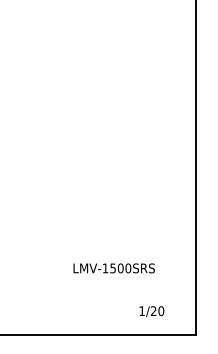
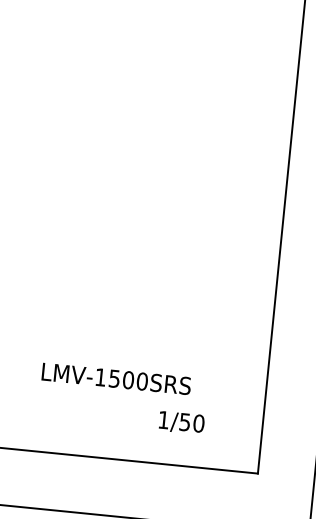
text: (113, 268) -> (115, 379), moved
text: (153, 311) -> (184, 422), 1/20 -> 1/50

